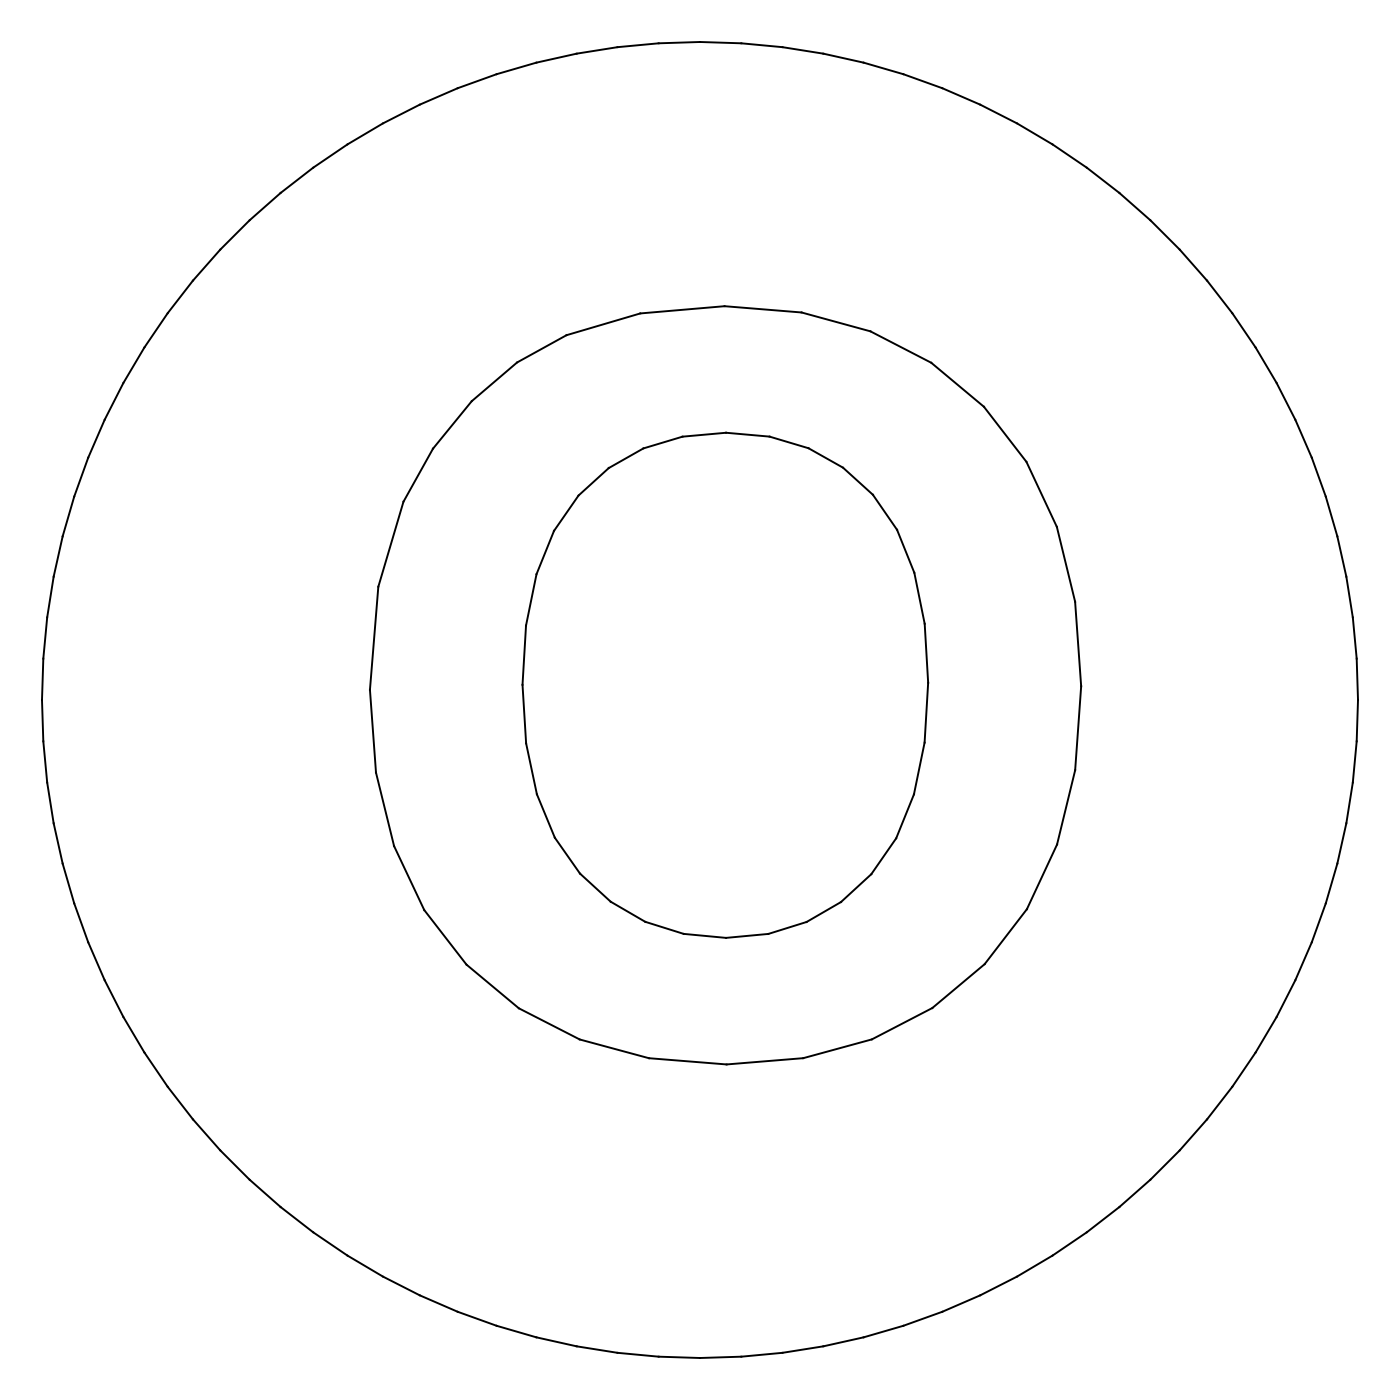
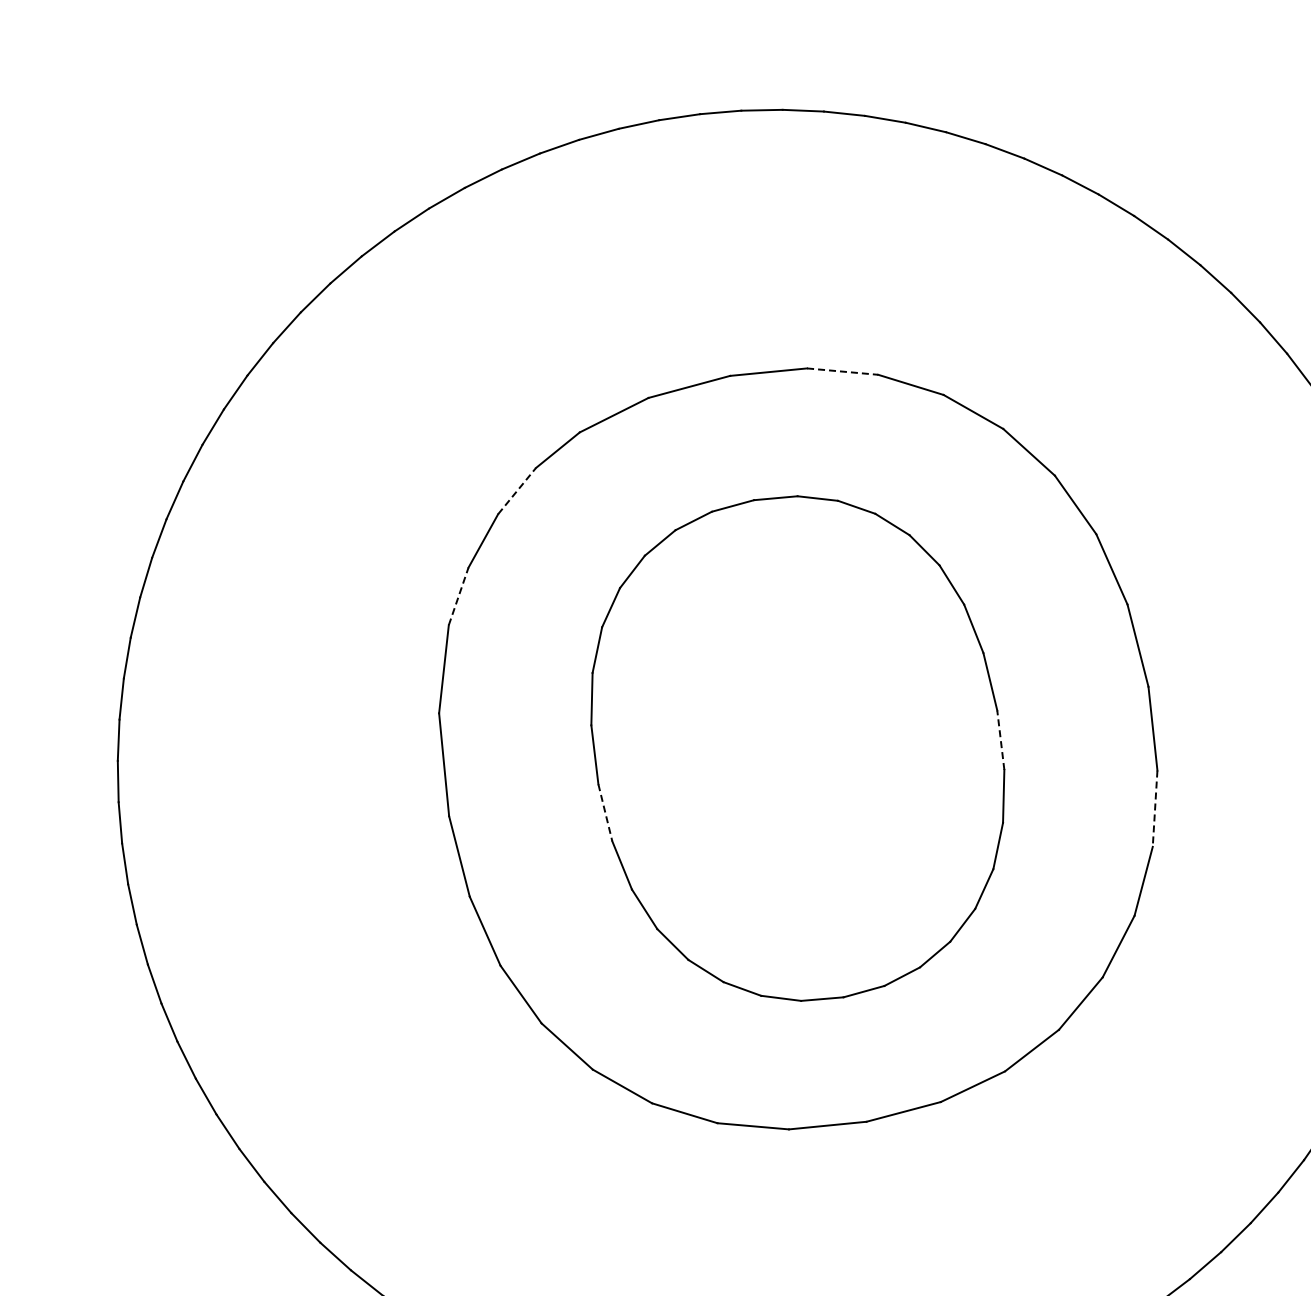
line: (835, 321) -> (842, 371), solid -> dashed
line: (494, 381) -> (517, 490), solid -> dashed
line: (418, 474) -> (458, 595), solid -> dashed
line: (926, 712) -> (1000, 740), solid -> dashed
line: (524, 714) -> (605, 813), solid -> dashed
line: (1065, 807) -> (1154, 808), solid -> dashed

